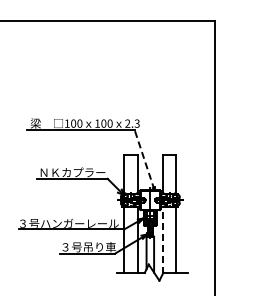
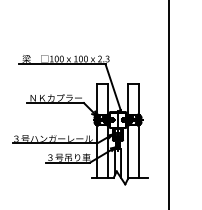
line: (144, 160) -> (113, 88), dashed -> solid
line: (162, 240) -> (127, 152), dashed -> solid

